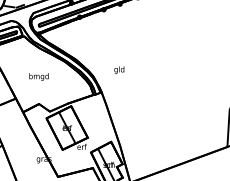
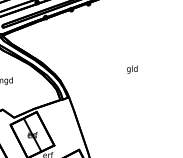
text: (119, 69) -> (132, 68), moved

